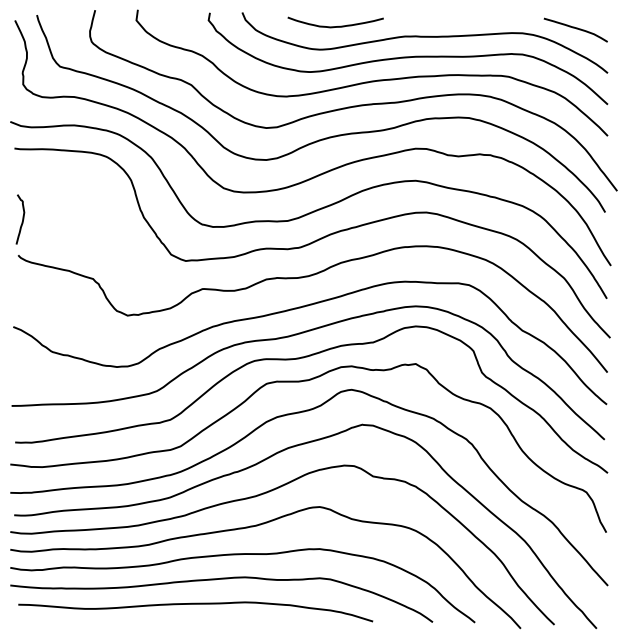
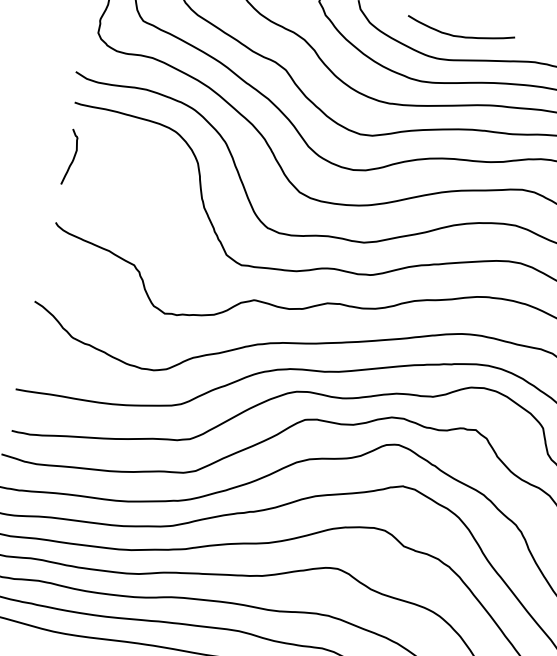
curve: (22, 219) -> (73, 157), moved

